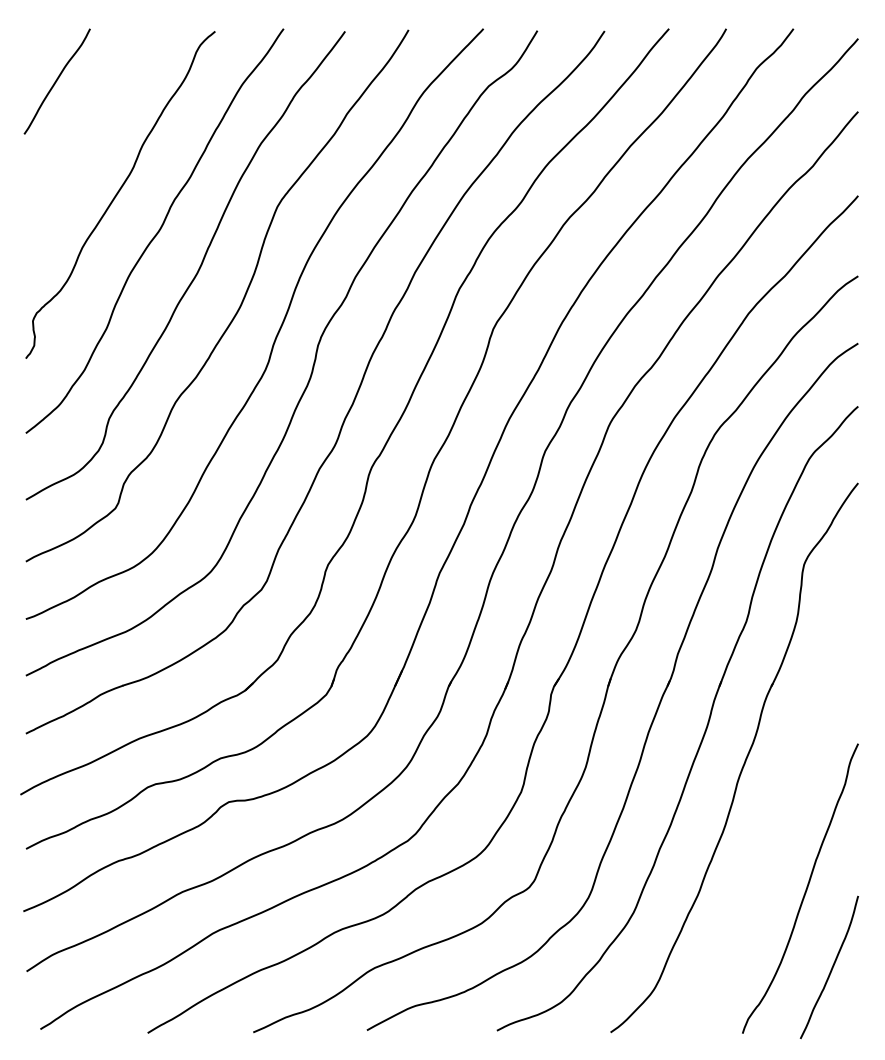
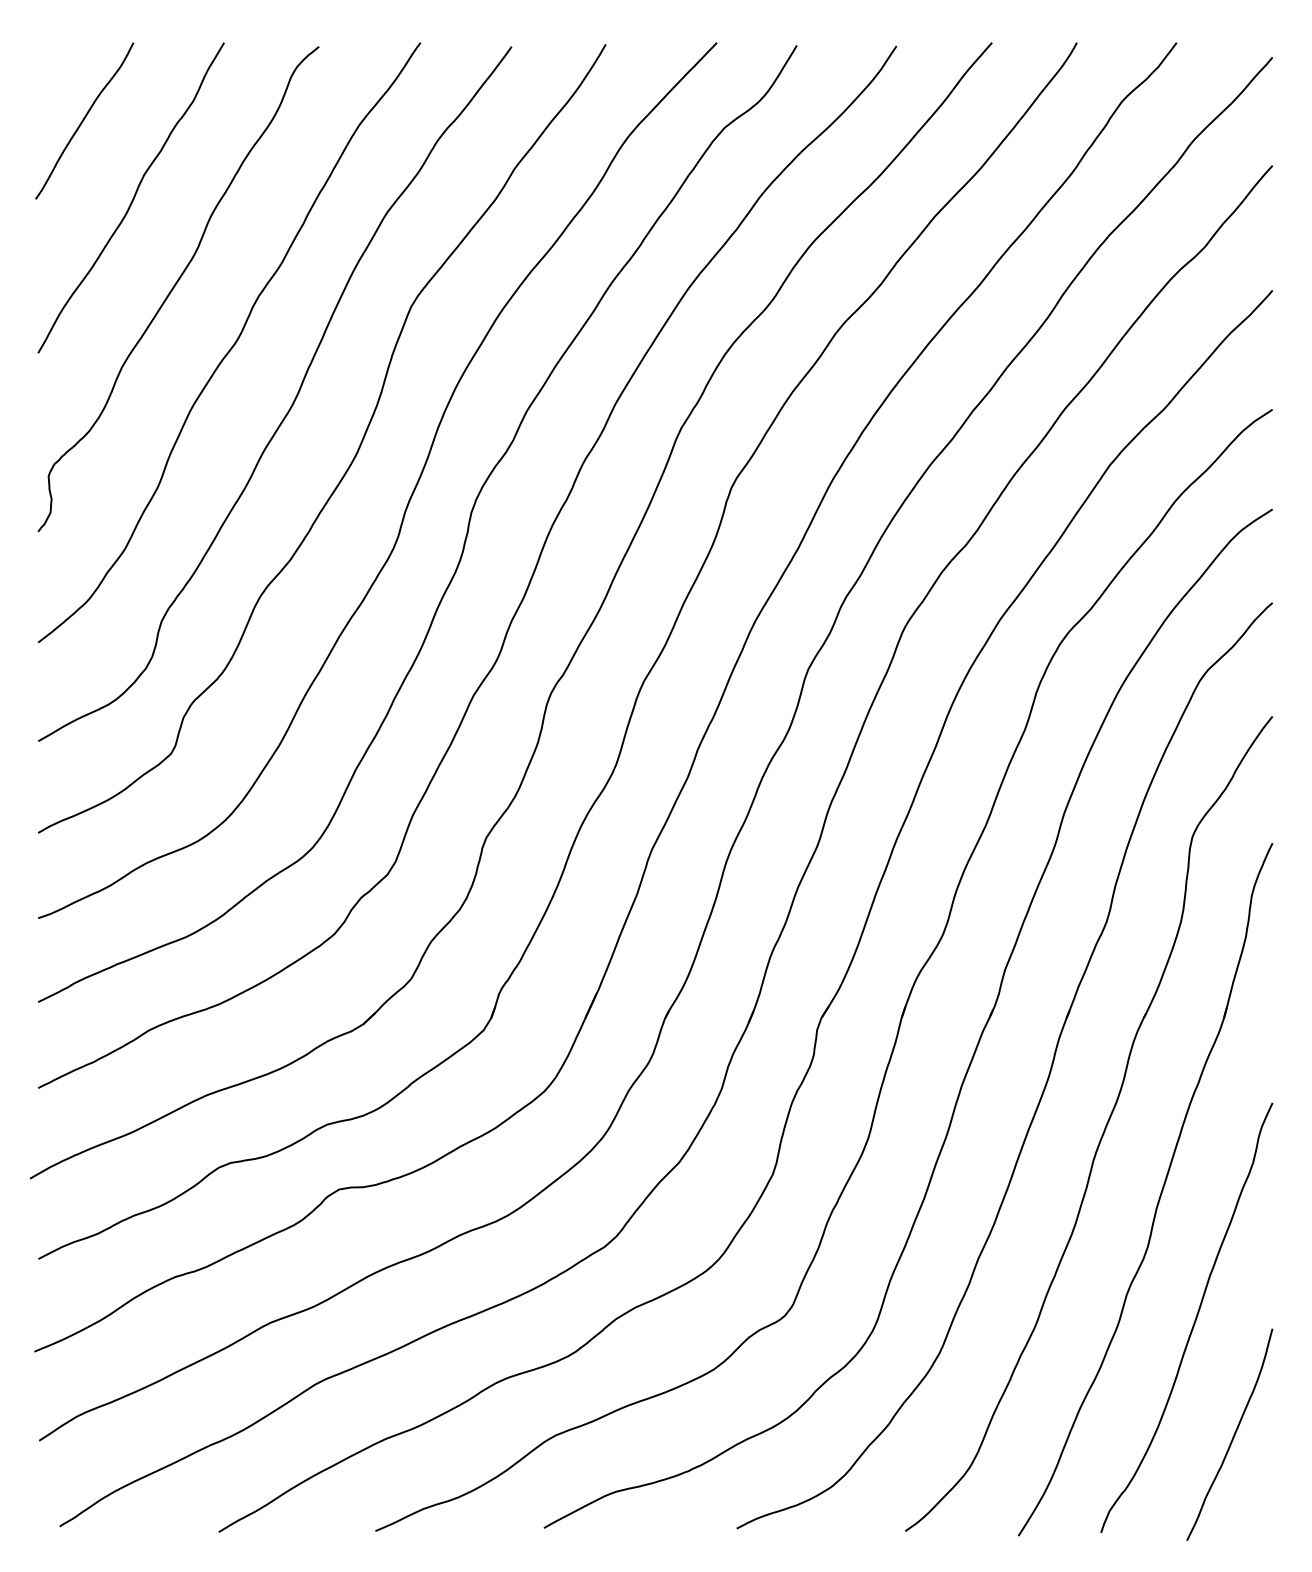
curve: (89, 133) -> (132, 197), added
part: (781, 806) -> (1158, 1196), added

